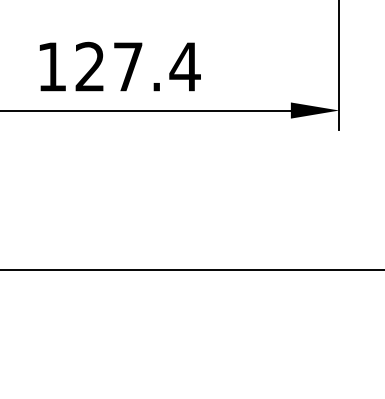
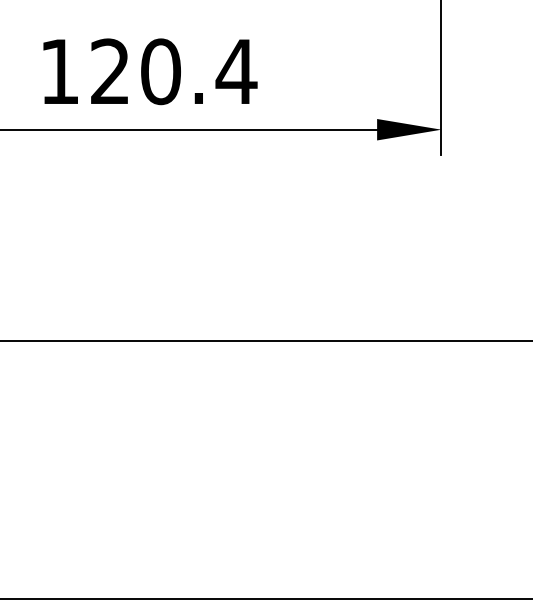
text: (127, 66) -> (160, 71), 127.4 -> 120.4

